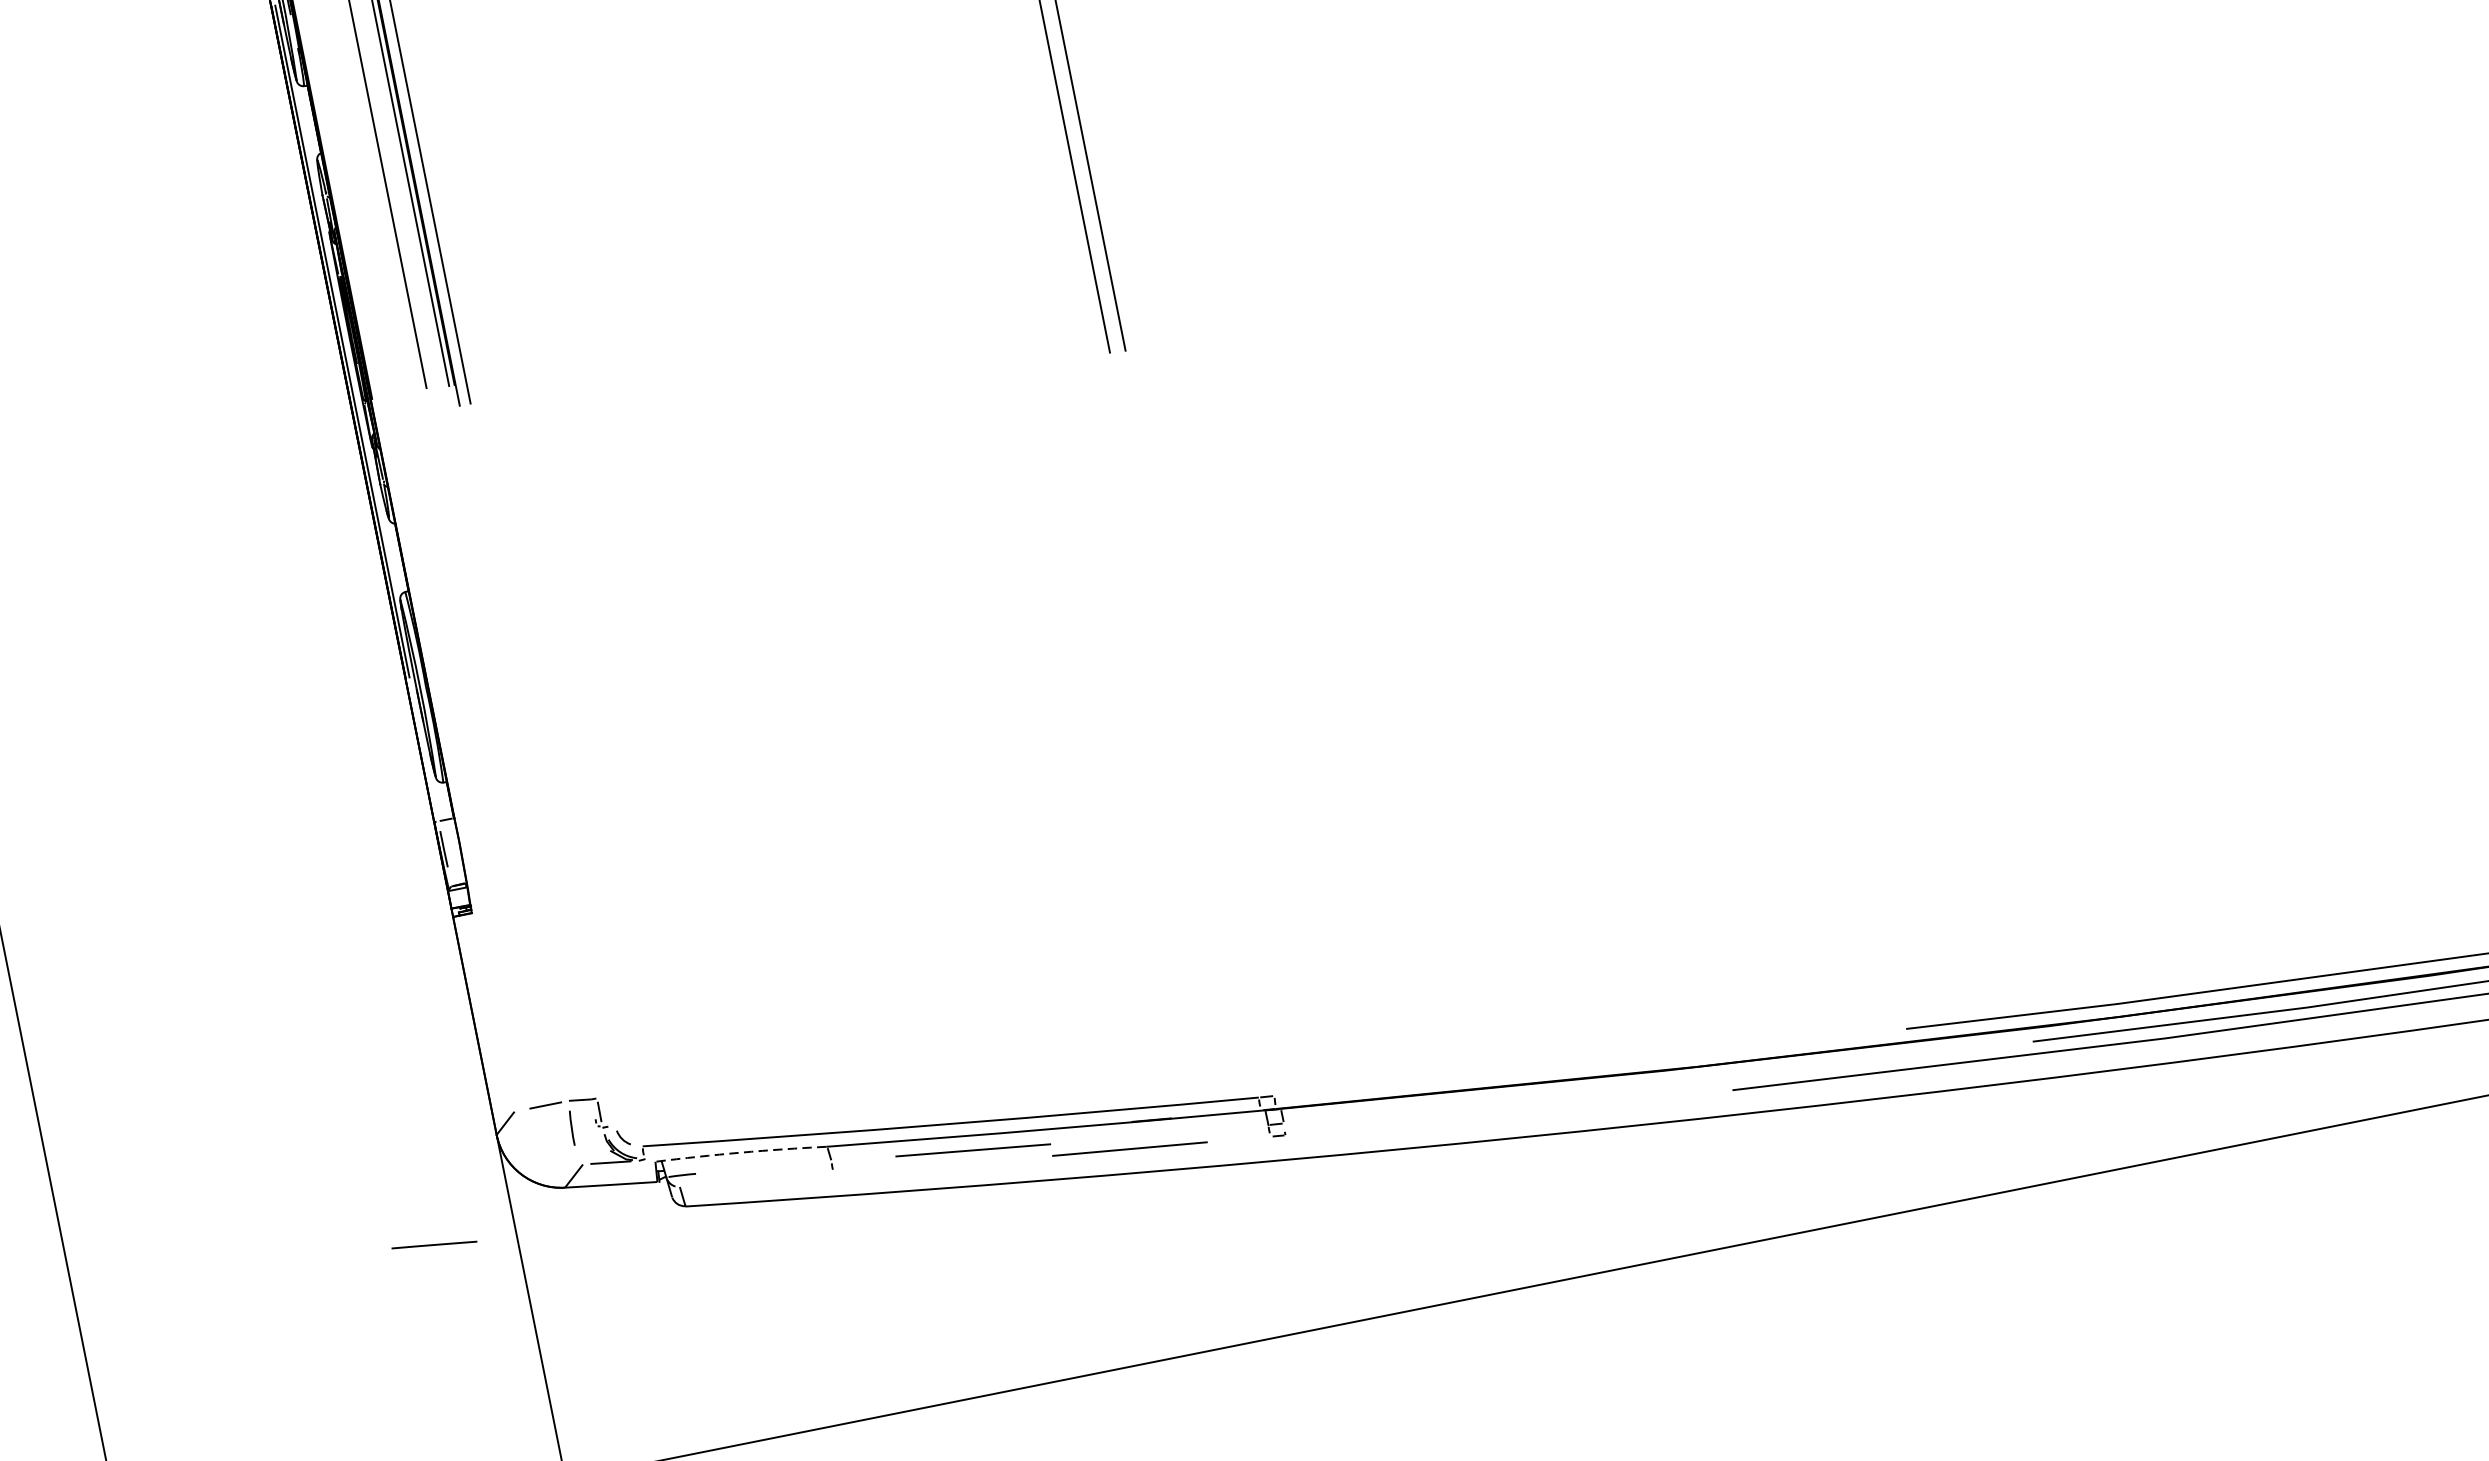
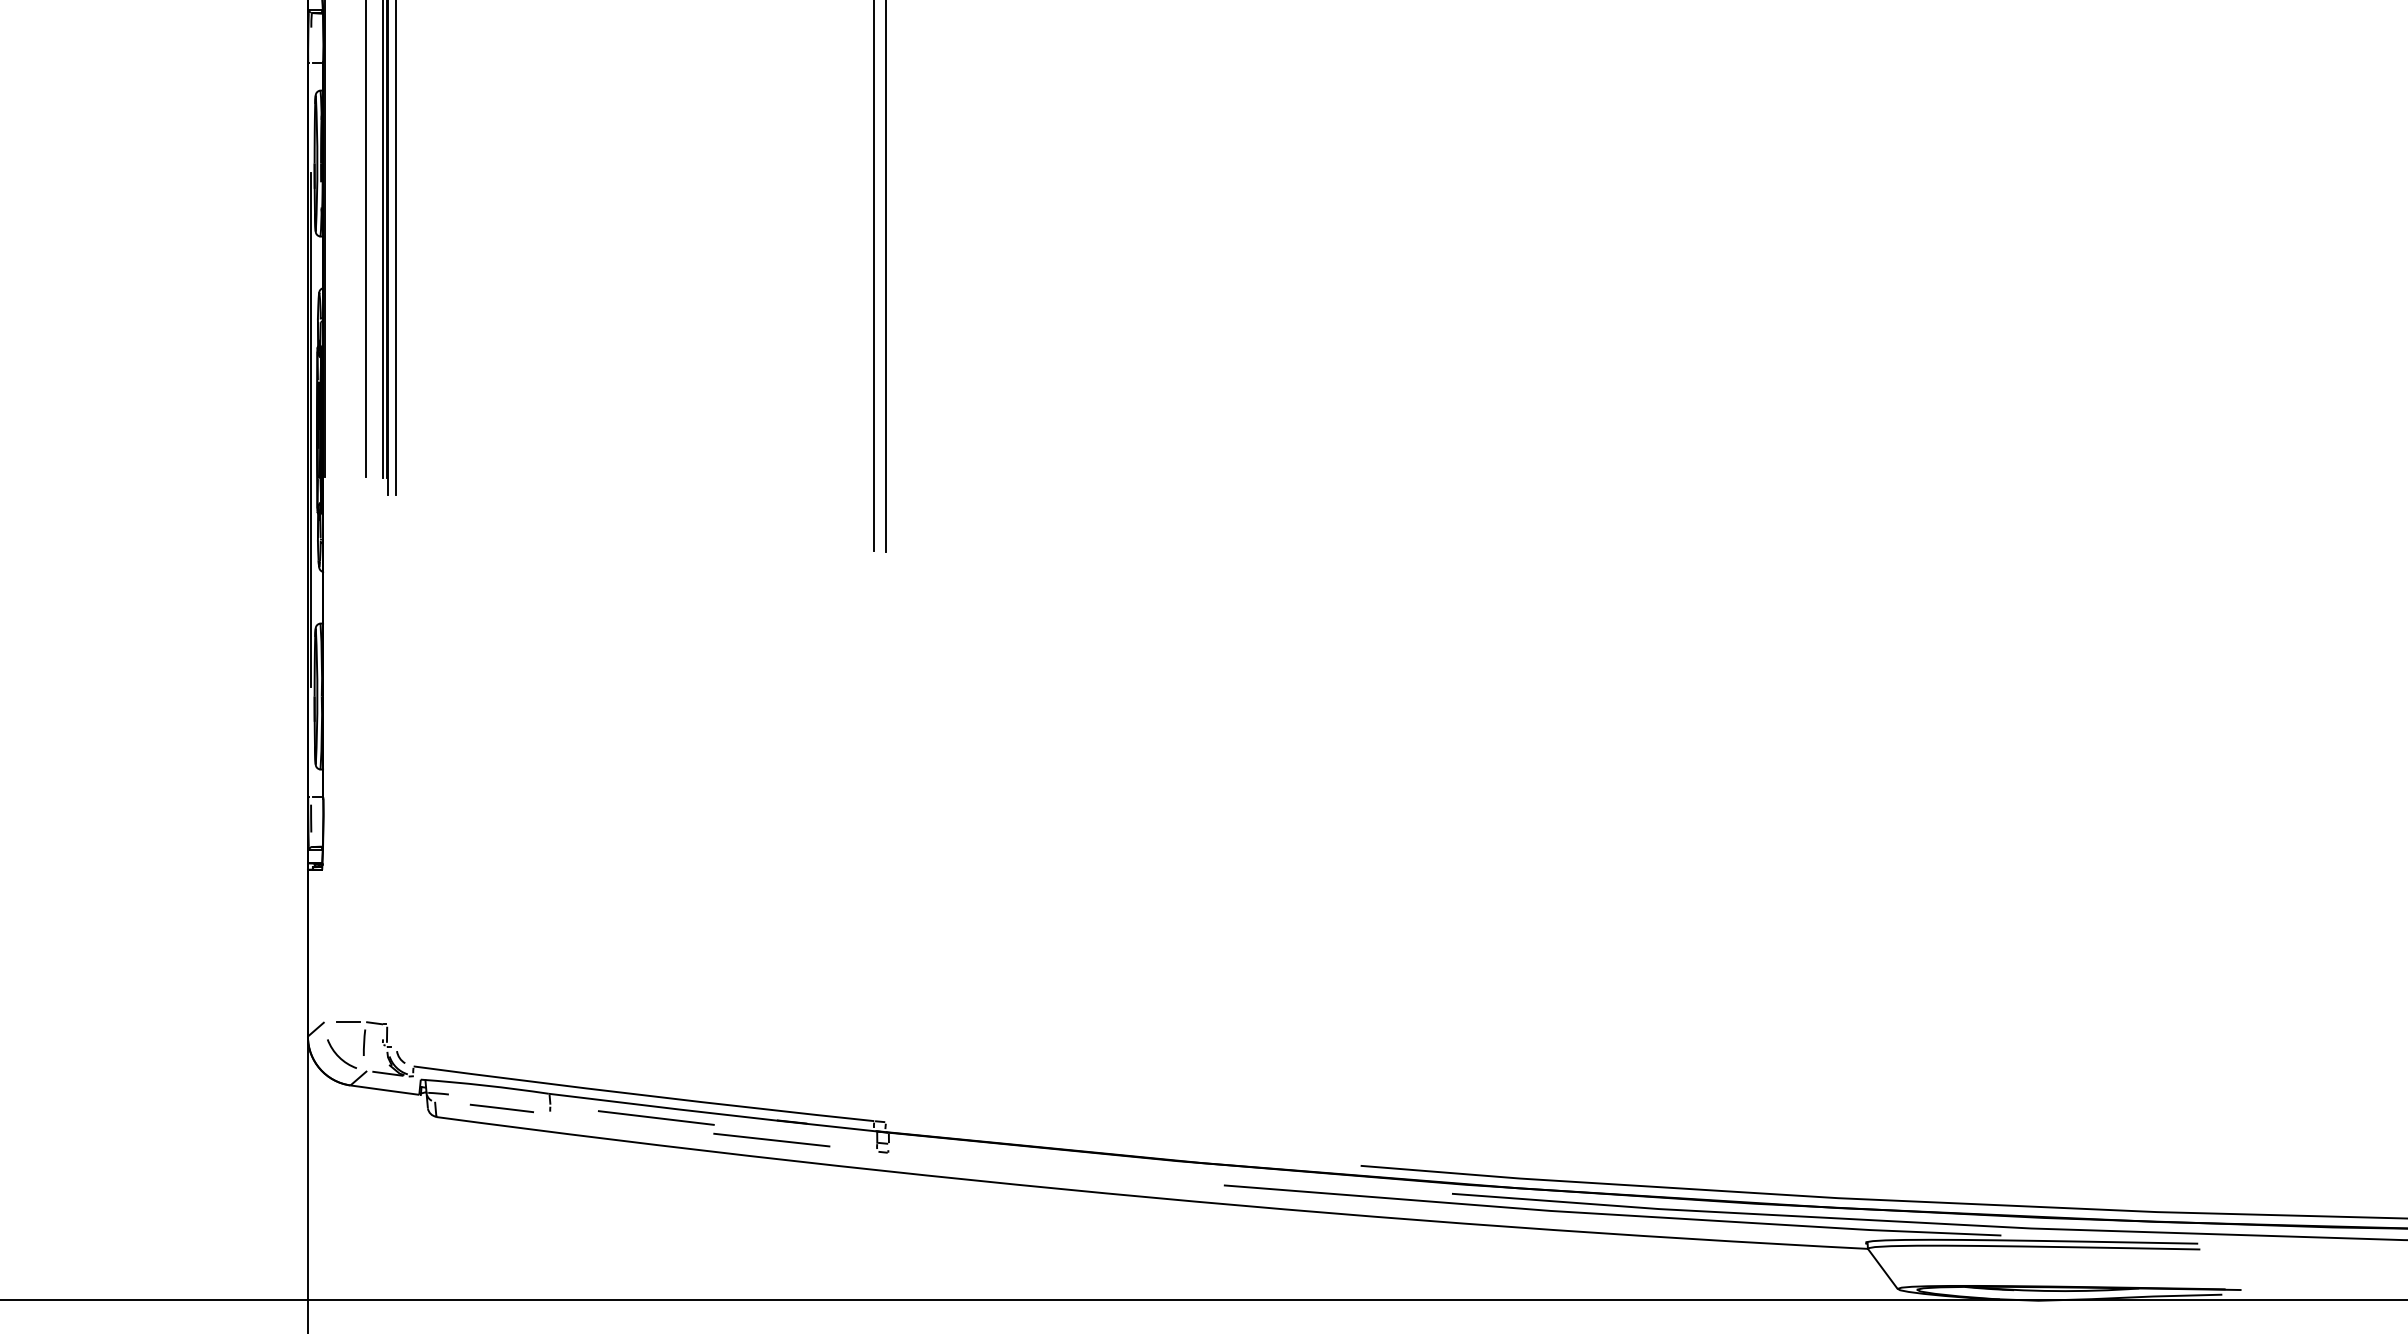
arc: (541, 1151) -> (338, 1055), added
arc: (740, 1152) -> (484, 1085), dashed -> solid
line: (433, 1245) -> (501, 1108), moved

